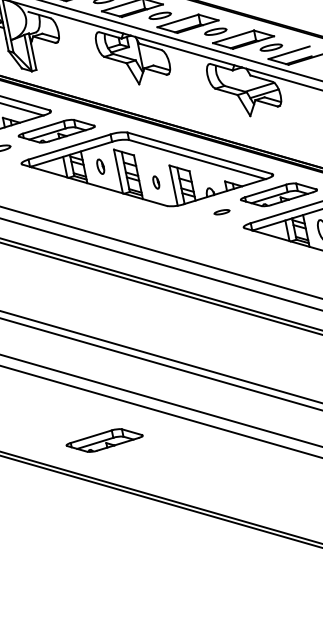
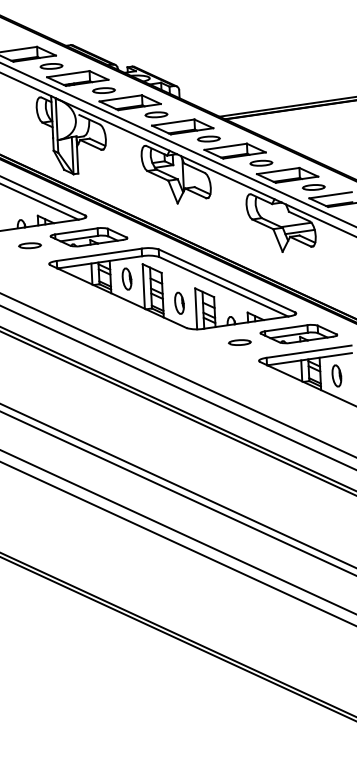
part: (100, 166) -> (126, 278), size x1.43
part: (156, 181) -> (179, 302), size x1.67
part: (221, 212) -> (239, 342), size x1.43
part: (104, 440) -> (88, 550), removed

